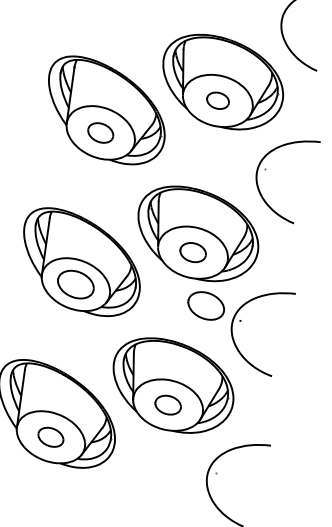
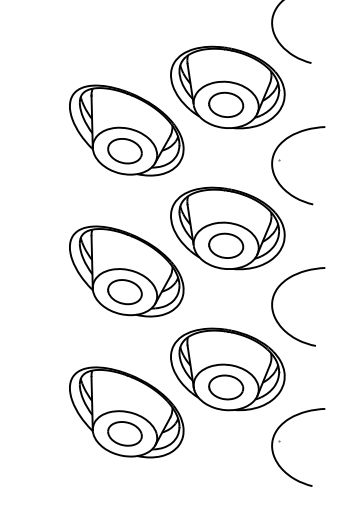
part: (218, 100) -> (226, 104), size x1.67
part: (100, 133) -> (124, 151), size x1.43
part: (193, 252) -> (226, 245), size x1.43
part: (205, 306) -> (245, 292), removed
part: (168, 405) -> (226, 387), size x1.43
part: (50, 436) -> (124, 433), size x1.43

